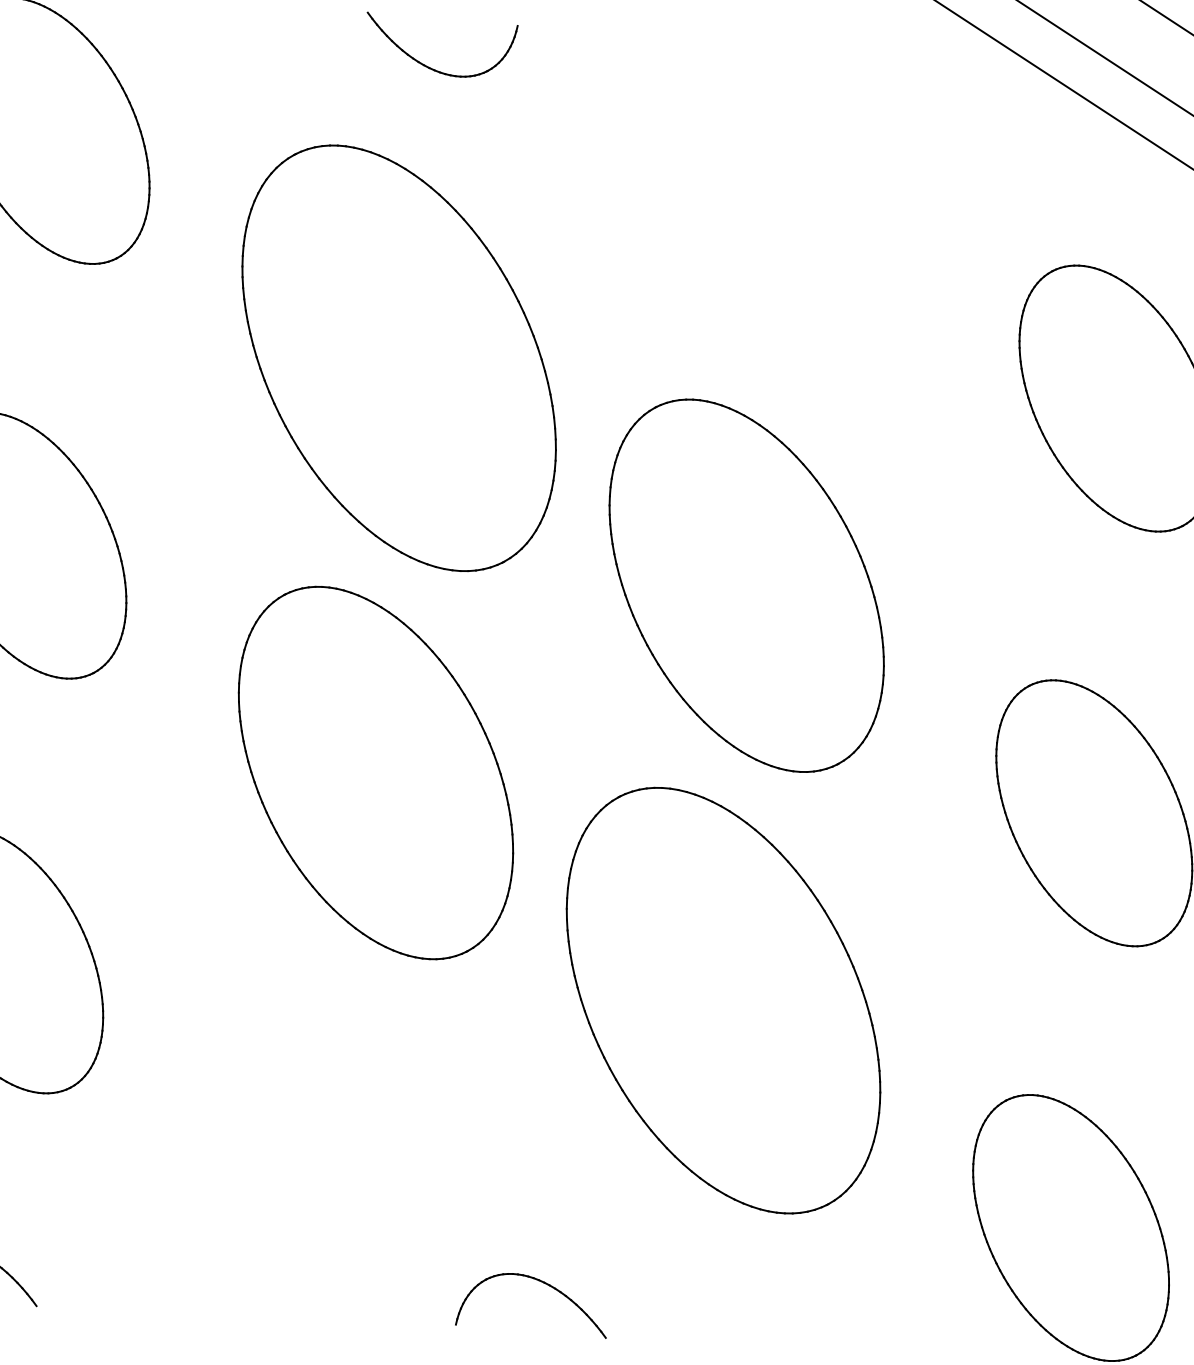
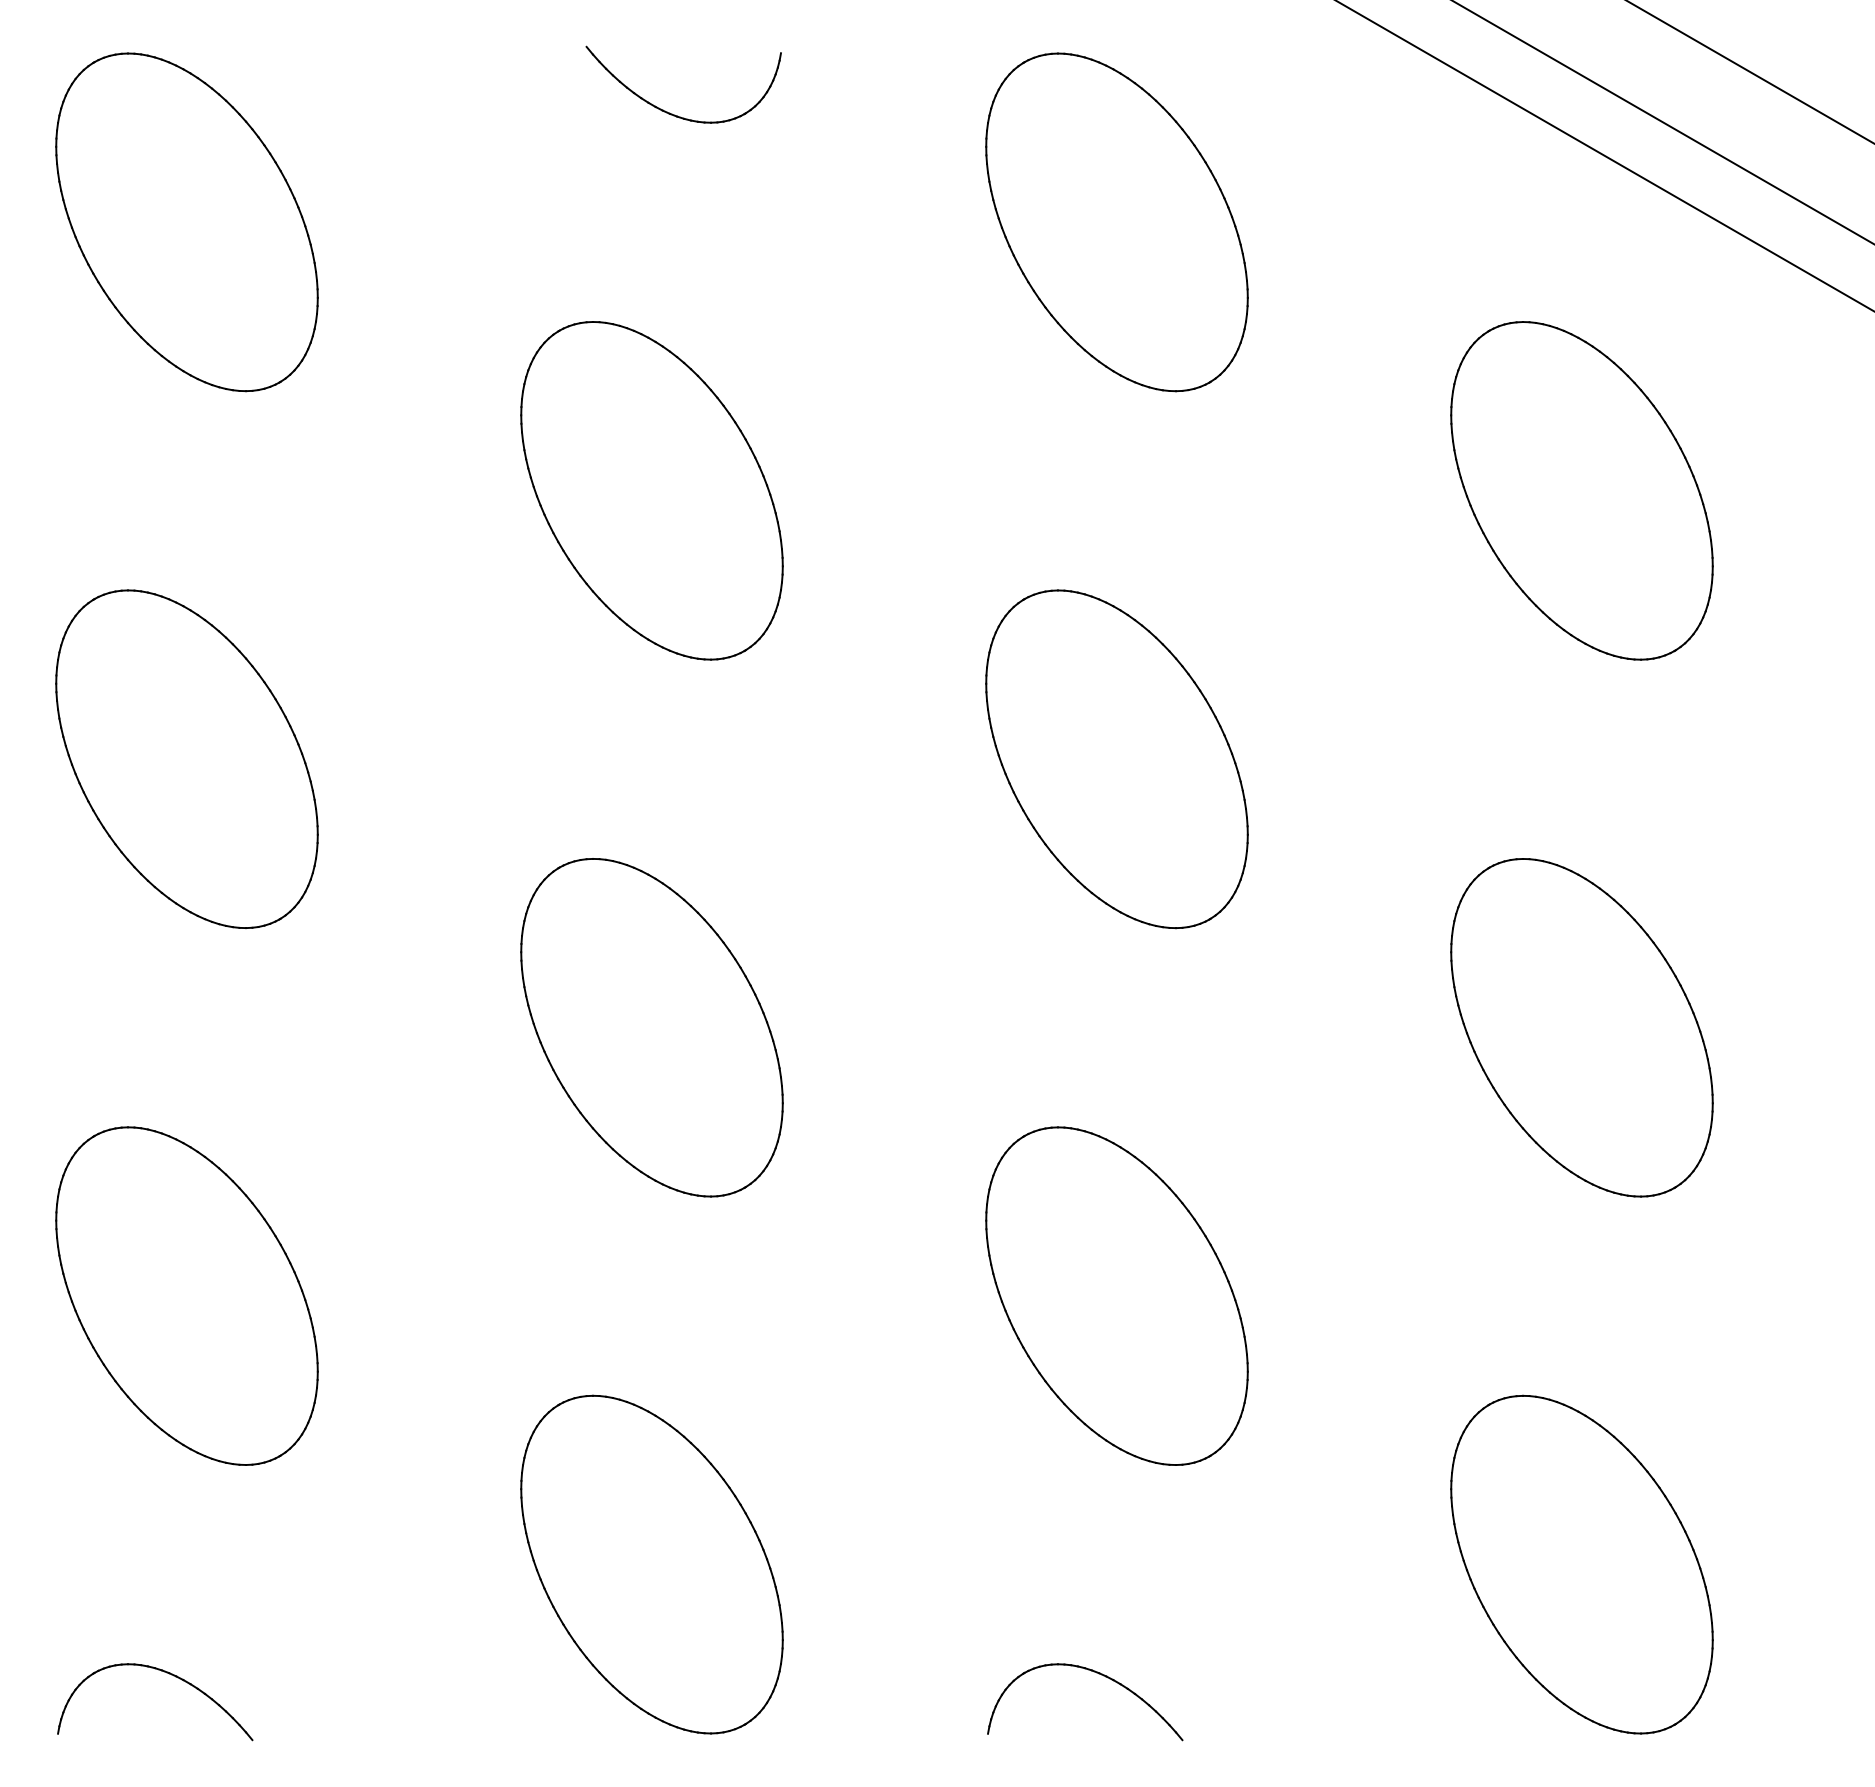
part: (769, 171) -> (1116, 222), added
part: (398, 358) -> (651, 490), size x0.62
part: (746, 585) -> (1116, 759), size x0.71
part: (375, 772) -> (651, 1027), size x0.71
part: (723, 999) -> (1116, 1295), size x0.62
part: (352, 1187) -> (651, 1564), added
part: (542, 1282) -> (1096, 1673), moved

